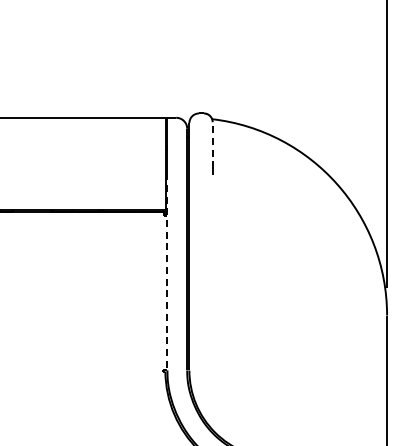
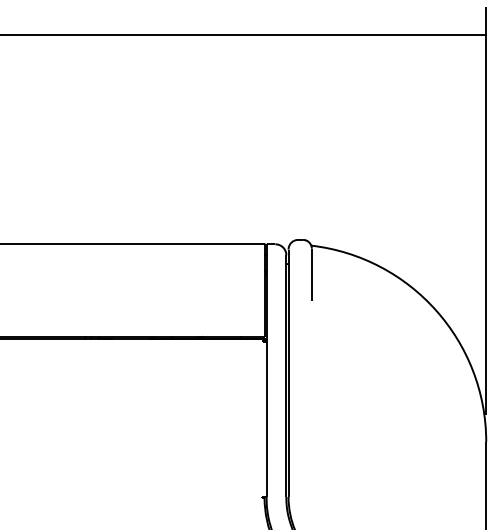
line: (212, 145) -> (311, 271), dashed -> solid
line: (167, 272) -> (266, 398), dashed -> solid

